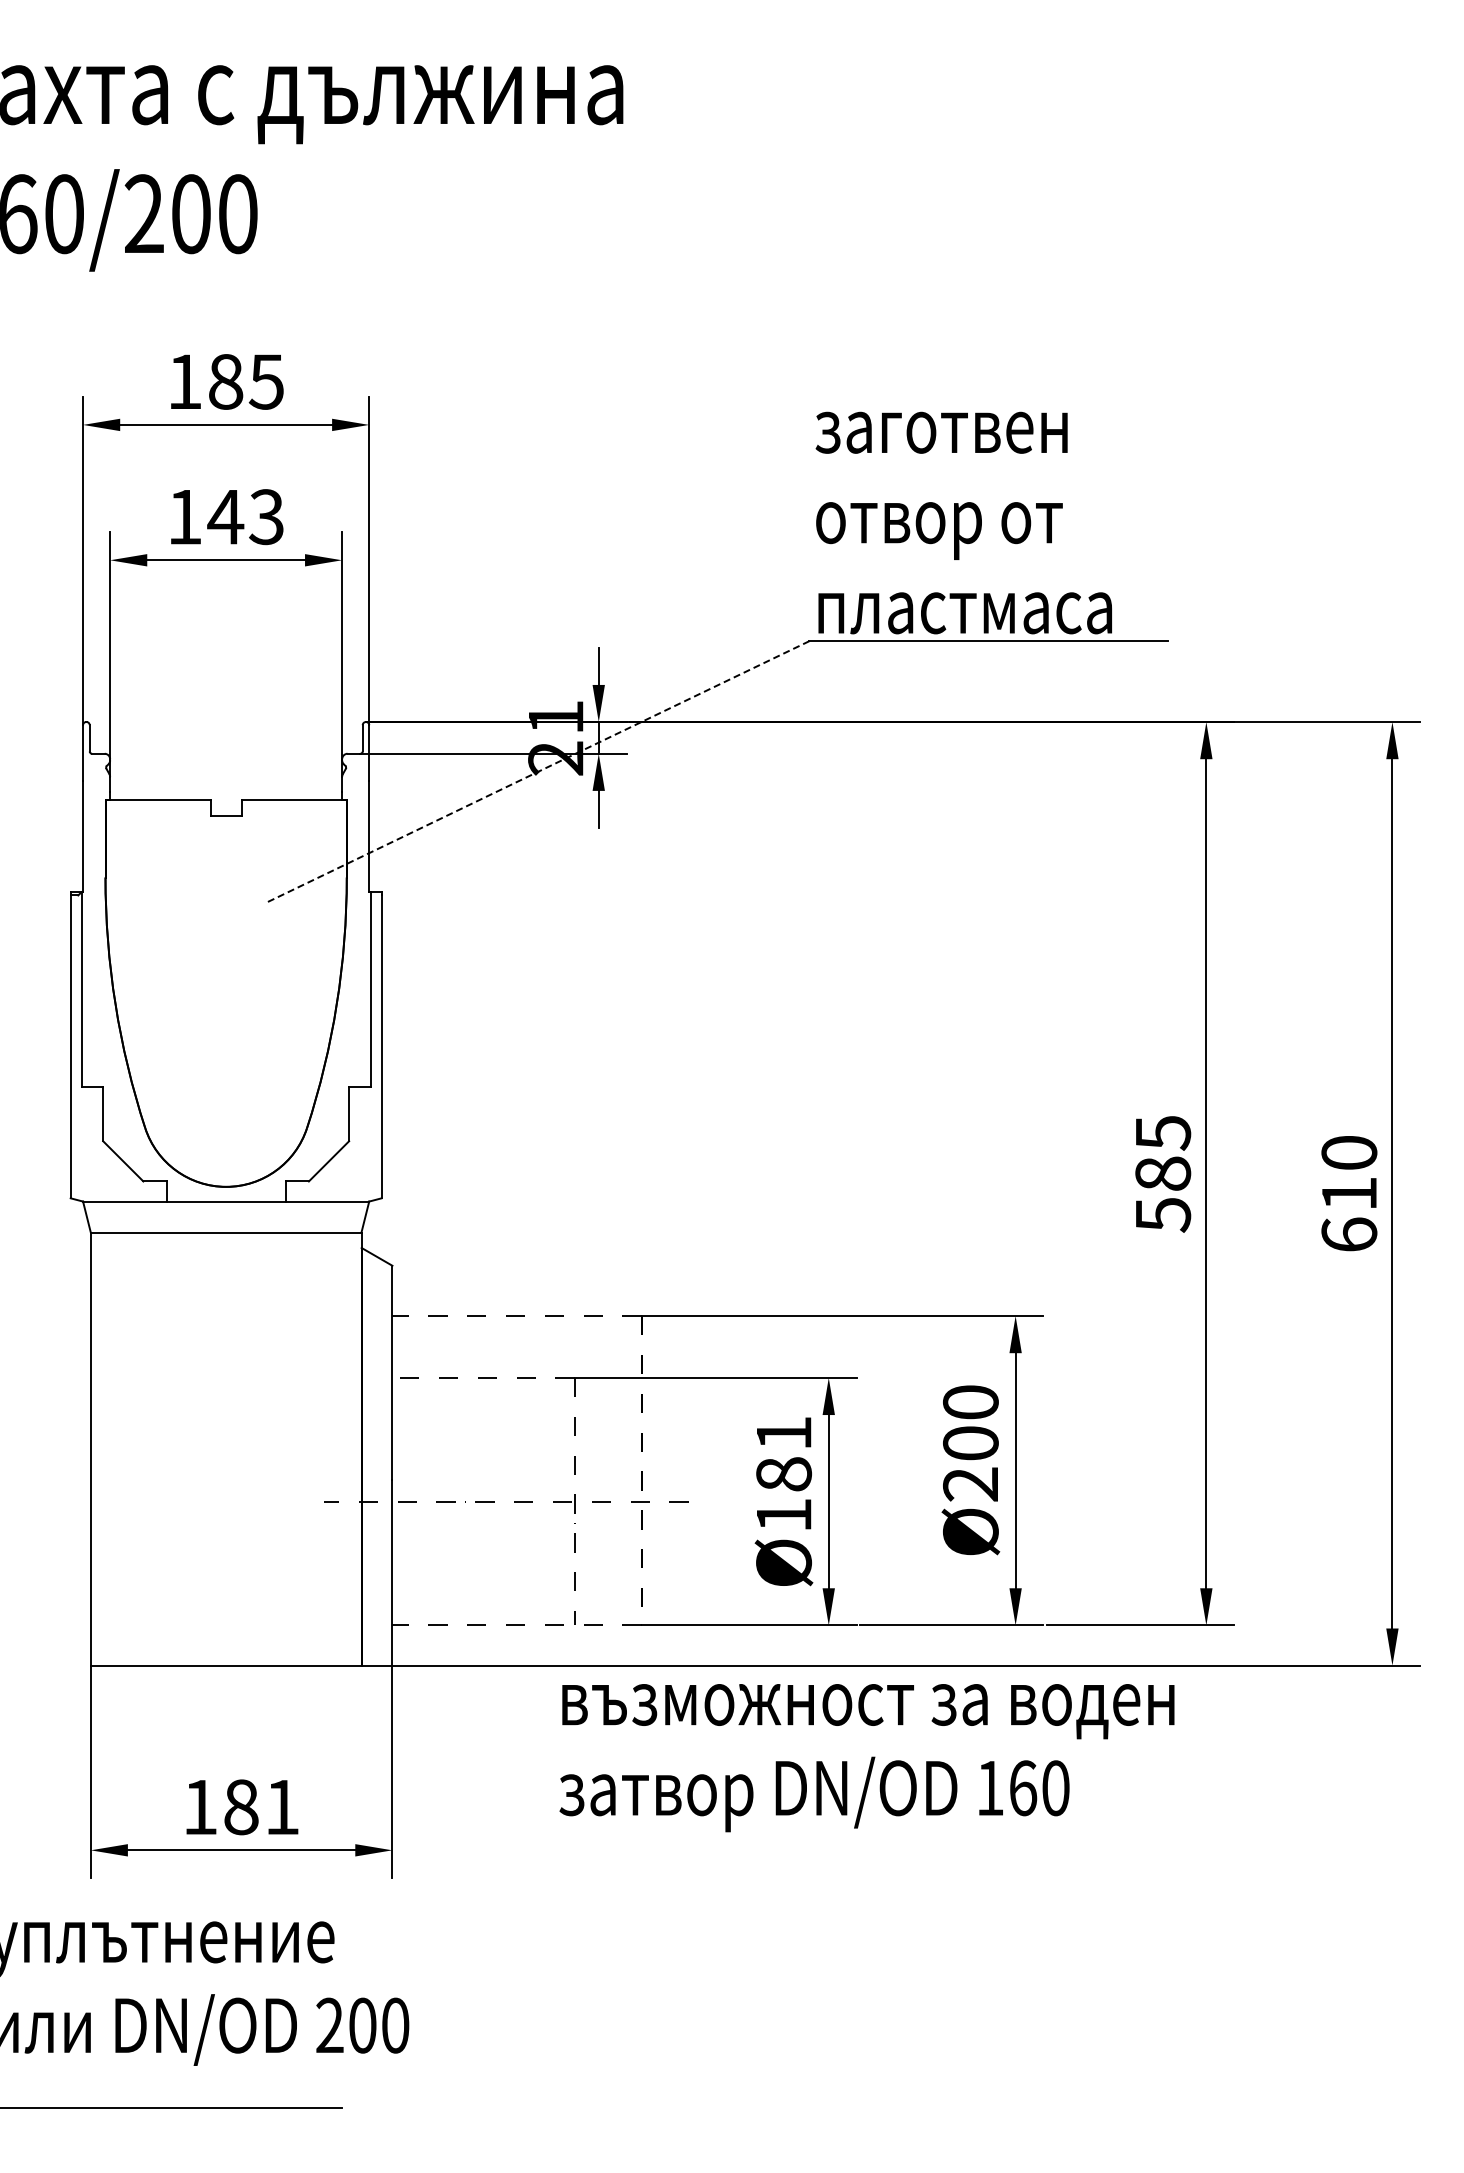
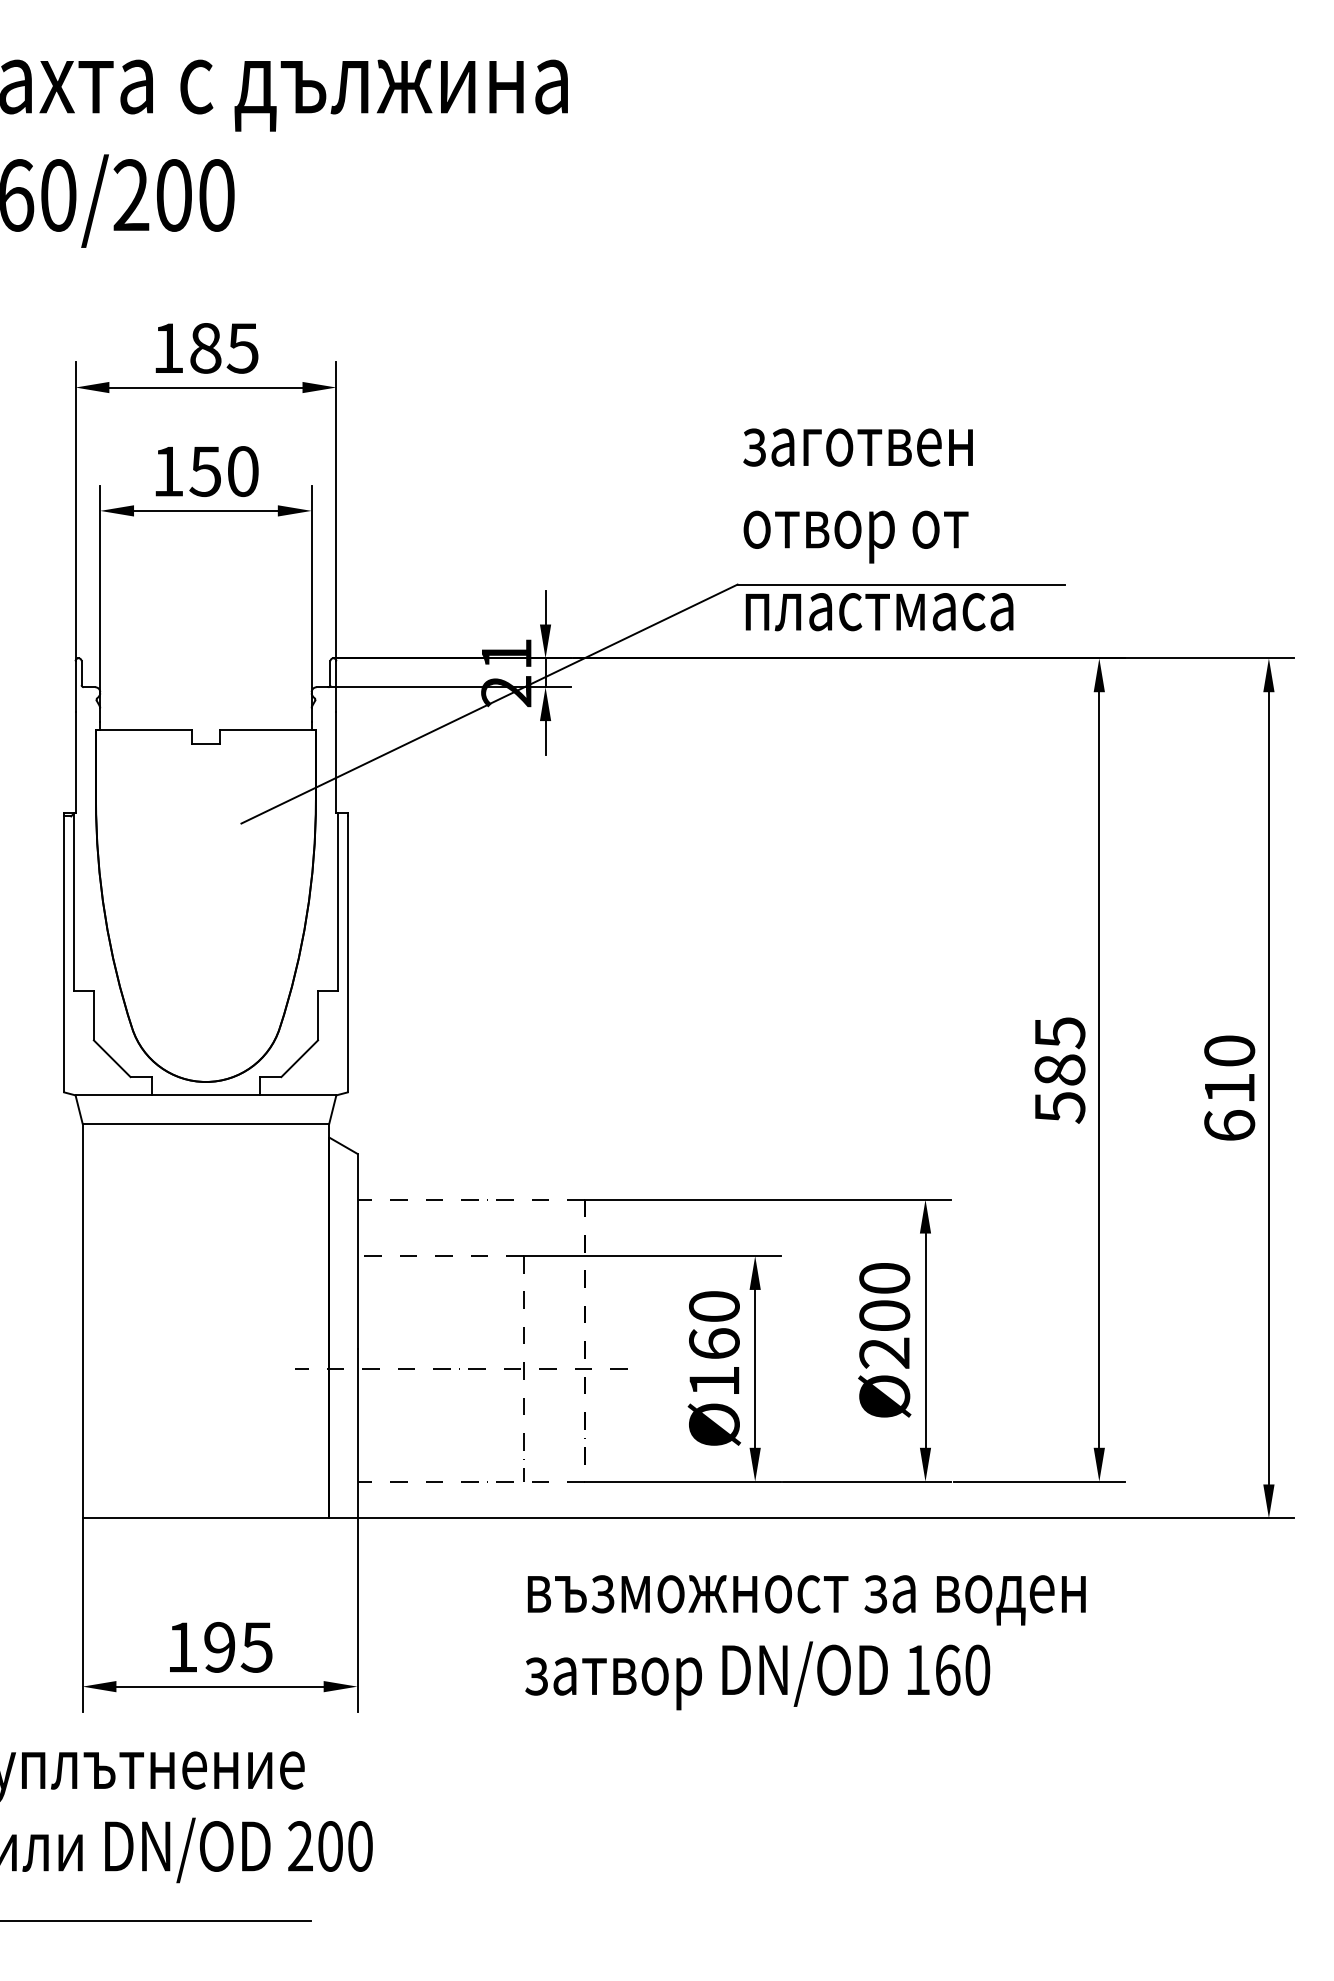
text: (245, 517) -> (223, 471), 143 -> 150
text: (963, 522) -> (877, 529), moved
line: (536, 772) -> (488, 704), dashed -> solid
text: (783, 1453) -> (713, 1324), Ø181 -> Ø160
text: (866, 1758) -> (805, 1643), moved
text: (261, 1807) -> (238, 1647), 181 -> 195

